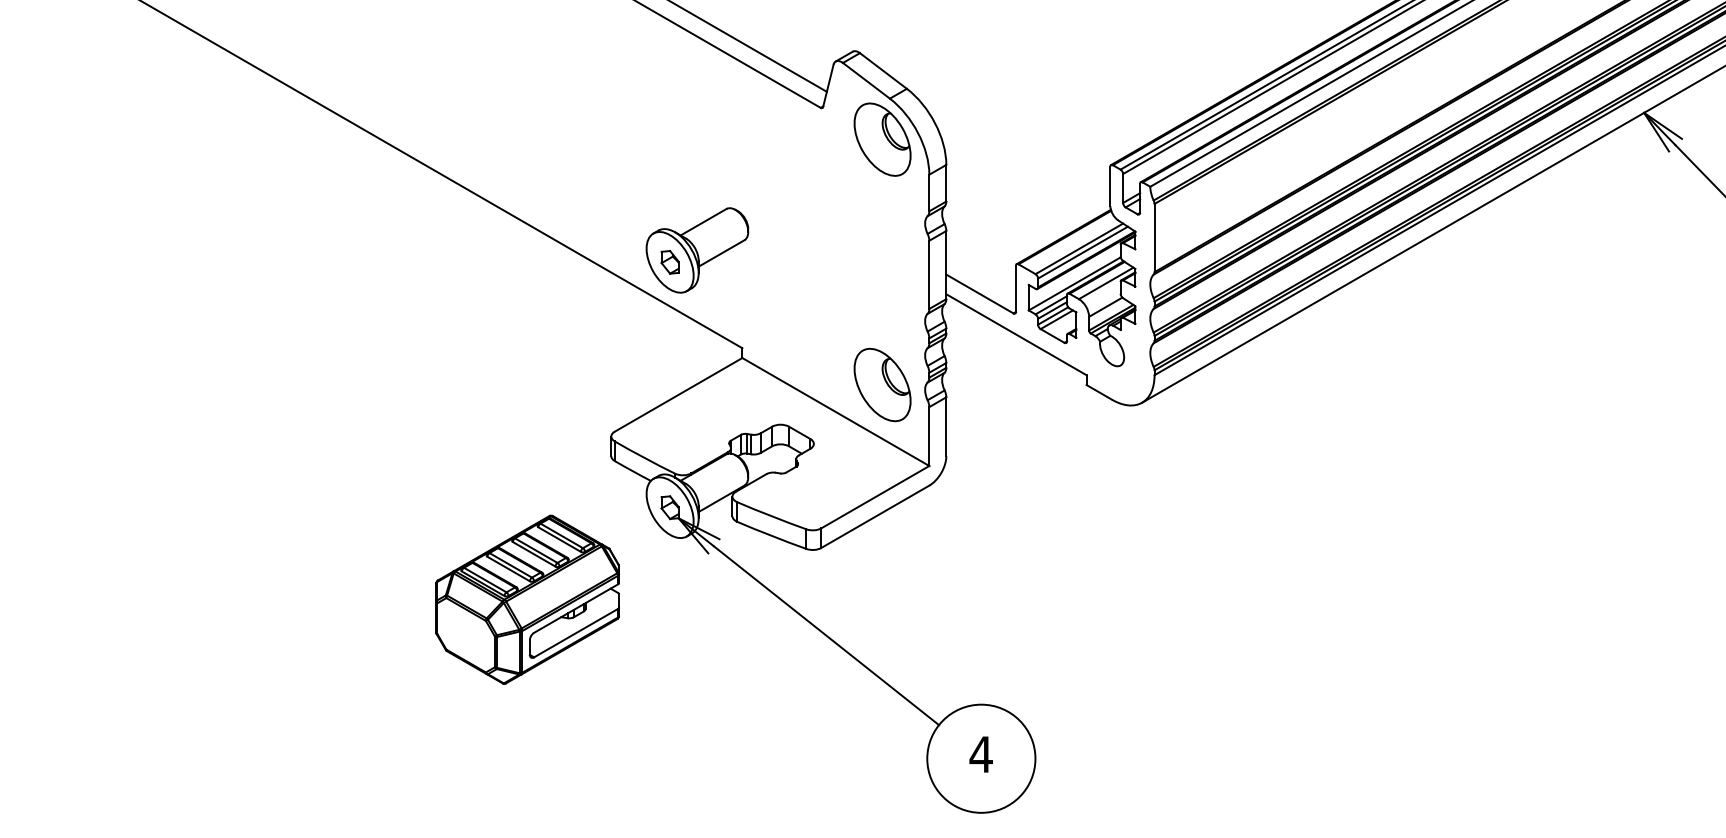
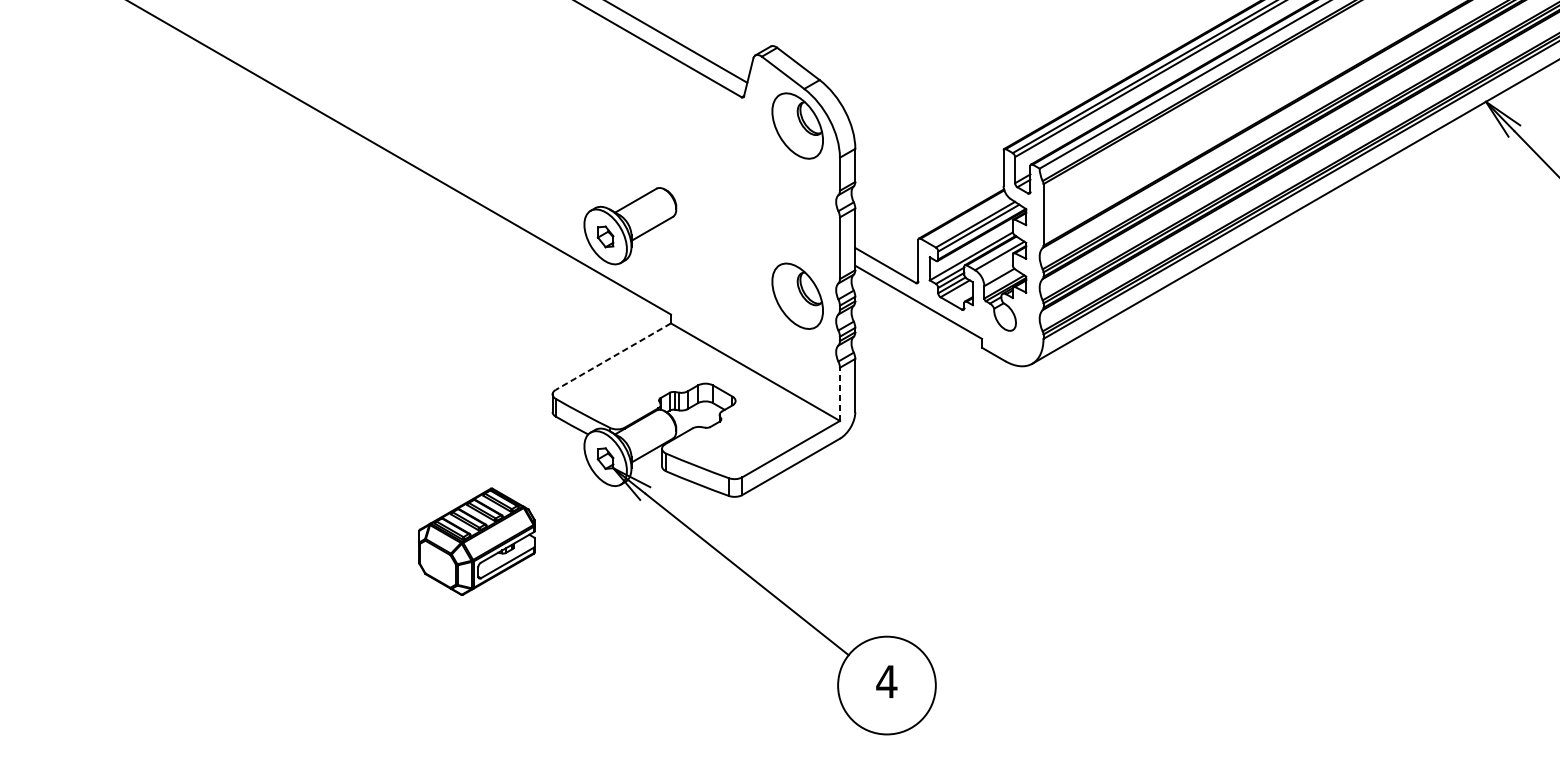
part: (882, 384) -> (797, 295), moved
line: (678, 394) -> (613, 356), solid -> dashed
line: (929, 436) -> (840, 394), solid -> dashed
part: (527, 599) -> (476, 541), size x0.7

